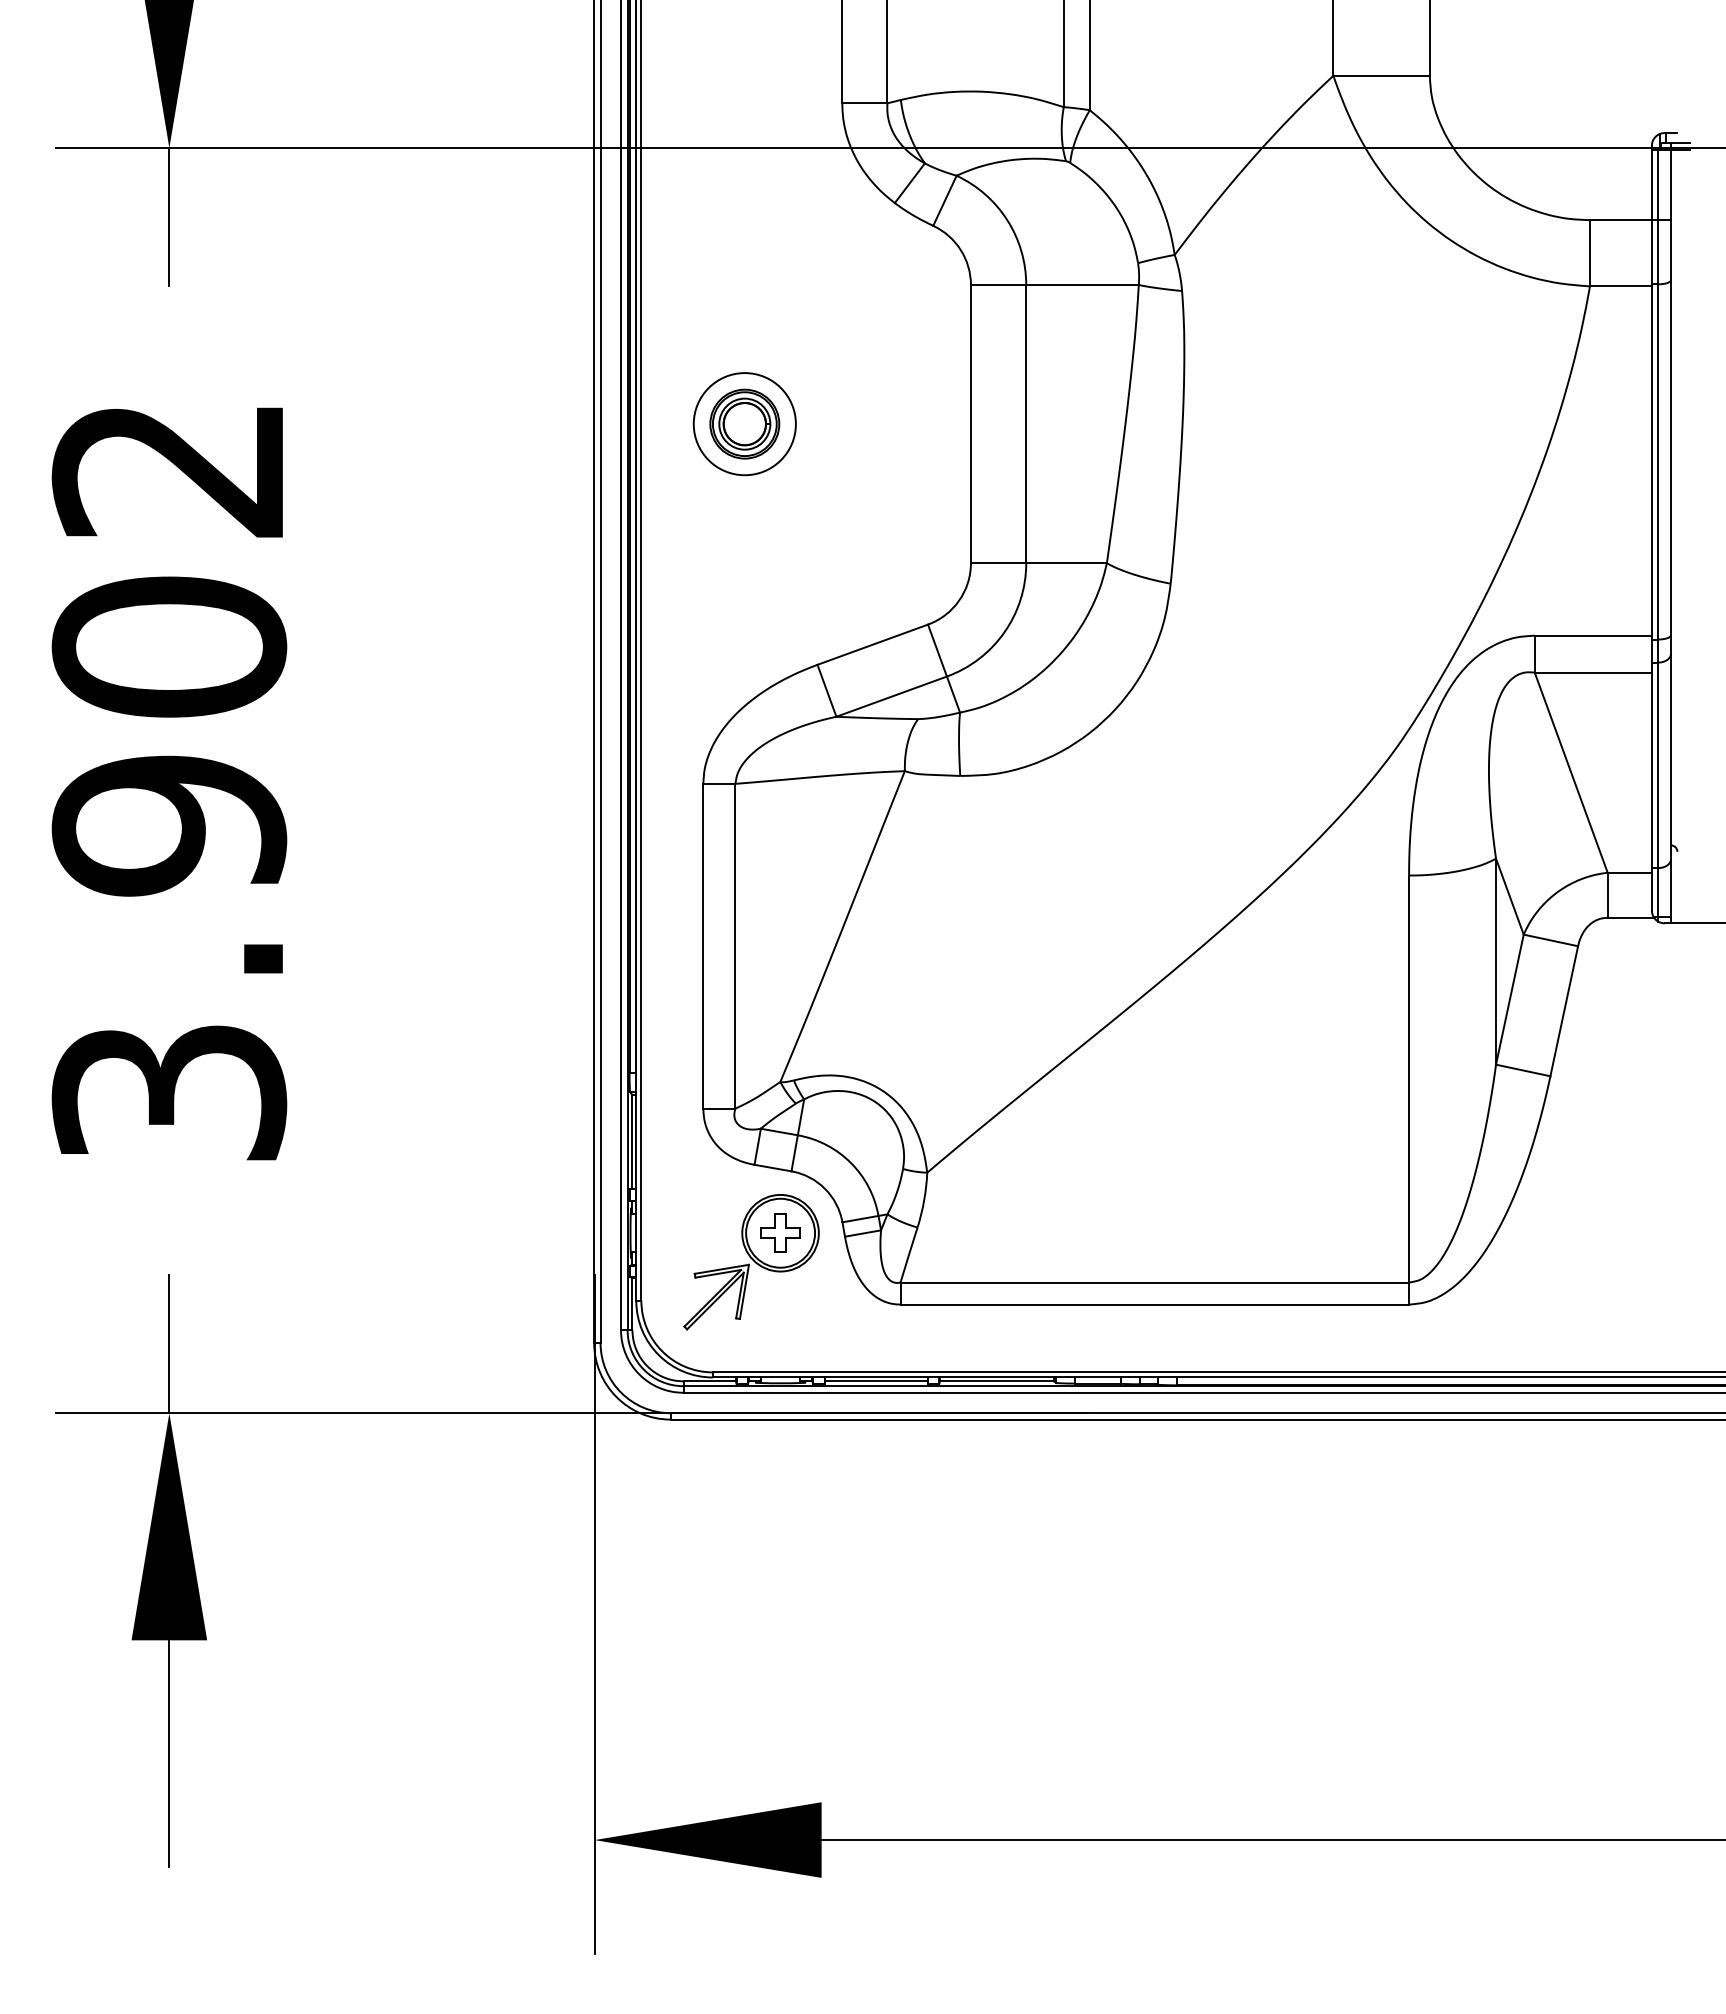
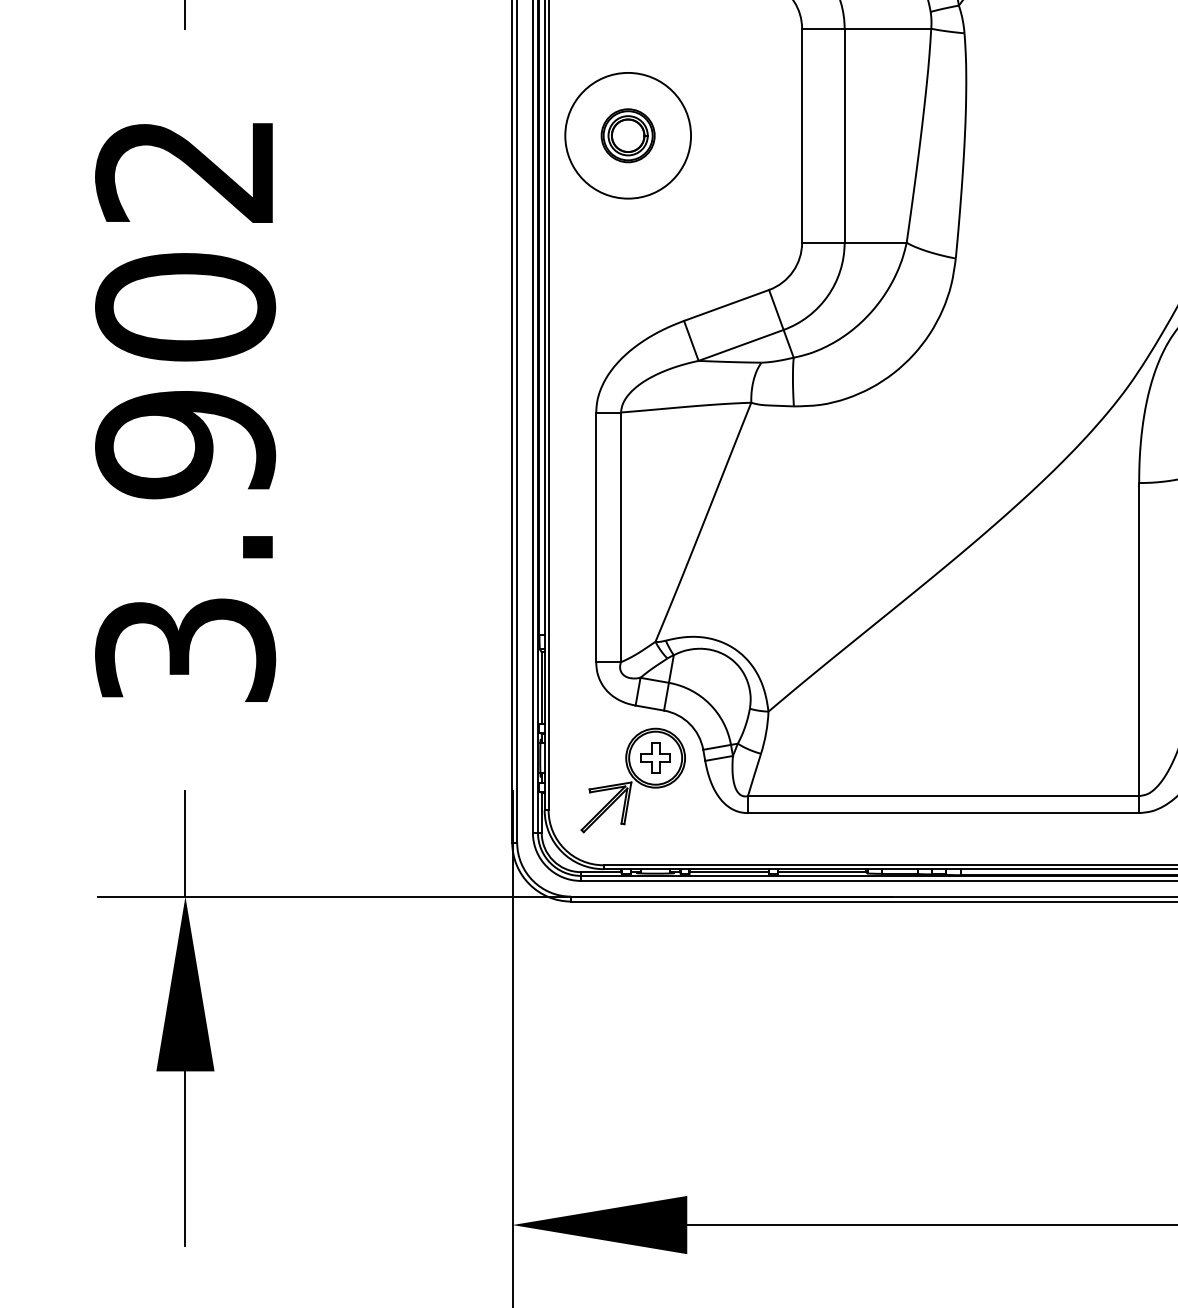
circle: (744, 424) -> (627, 136), size x1.6

